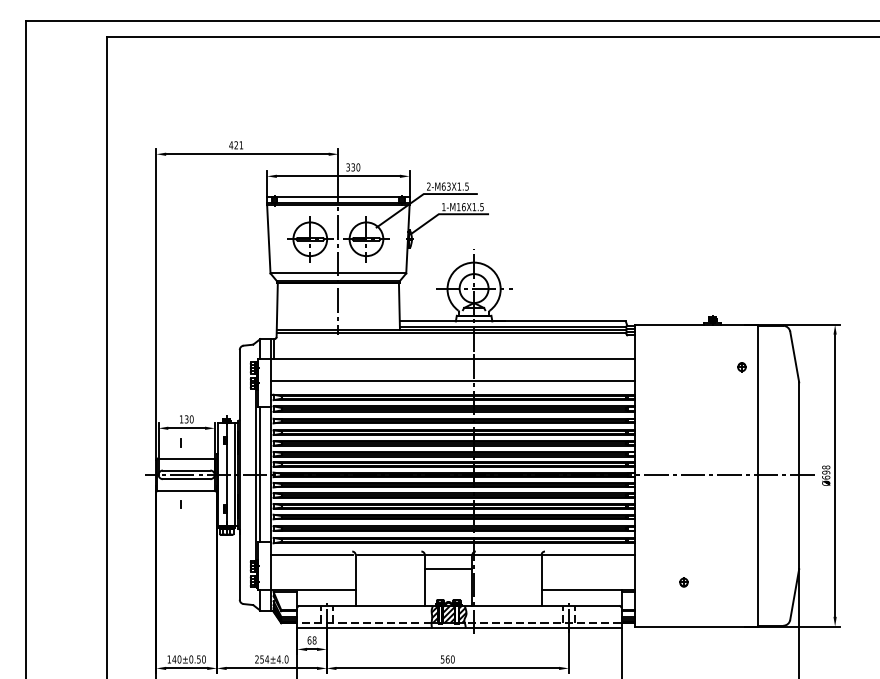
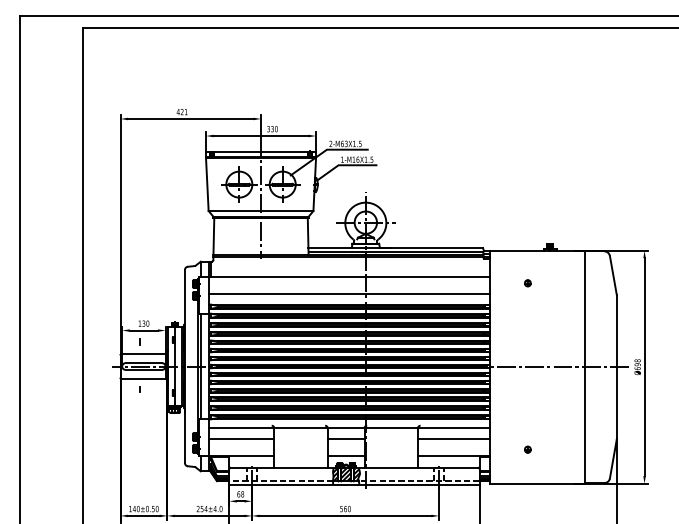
part: (741, 367) -> (527, 283), moved
line: (313, 569) -> (241, 439), added
line: (587, 569) -> (453, 439), added
line: (448, 590) -> (346, 455), added

